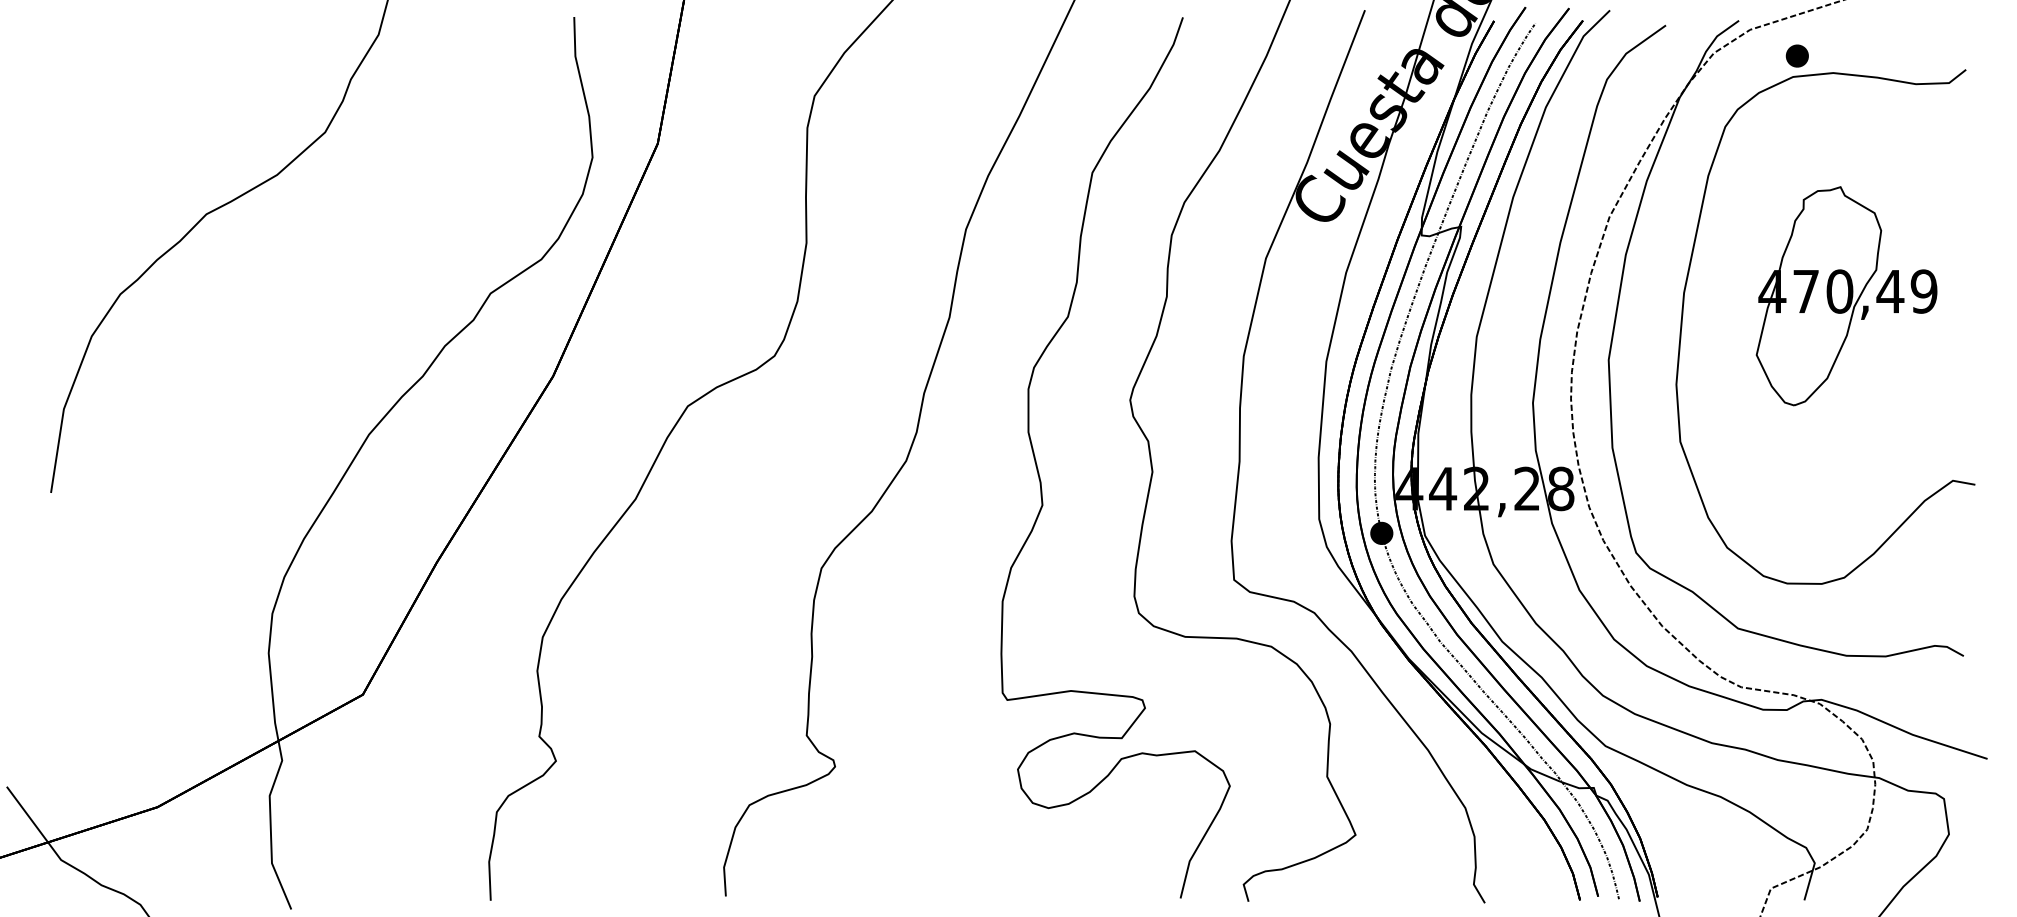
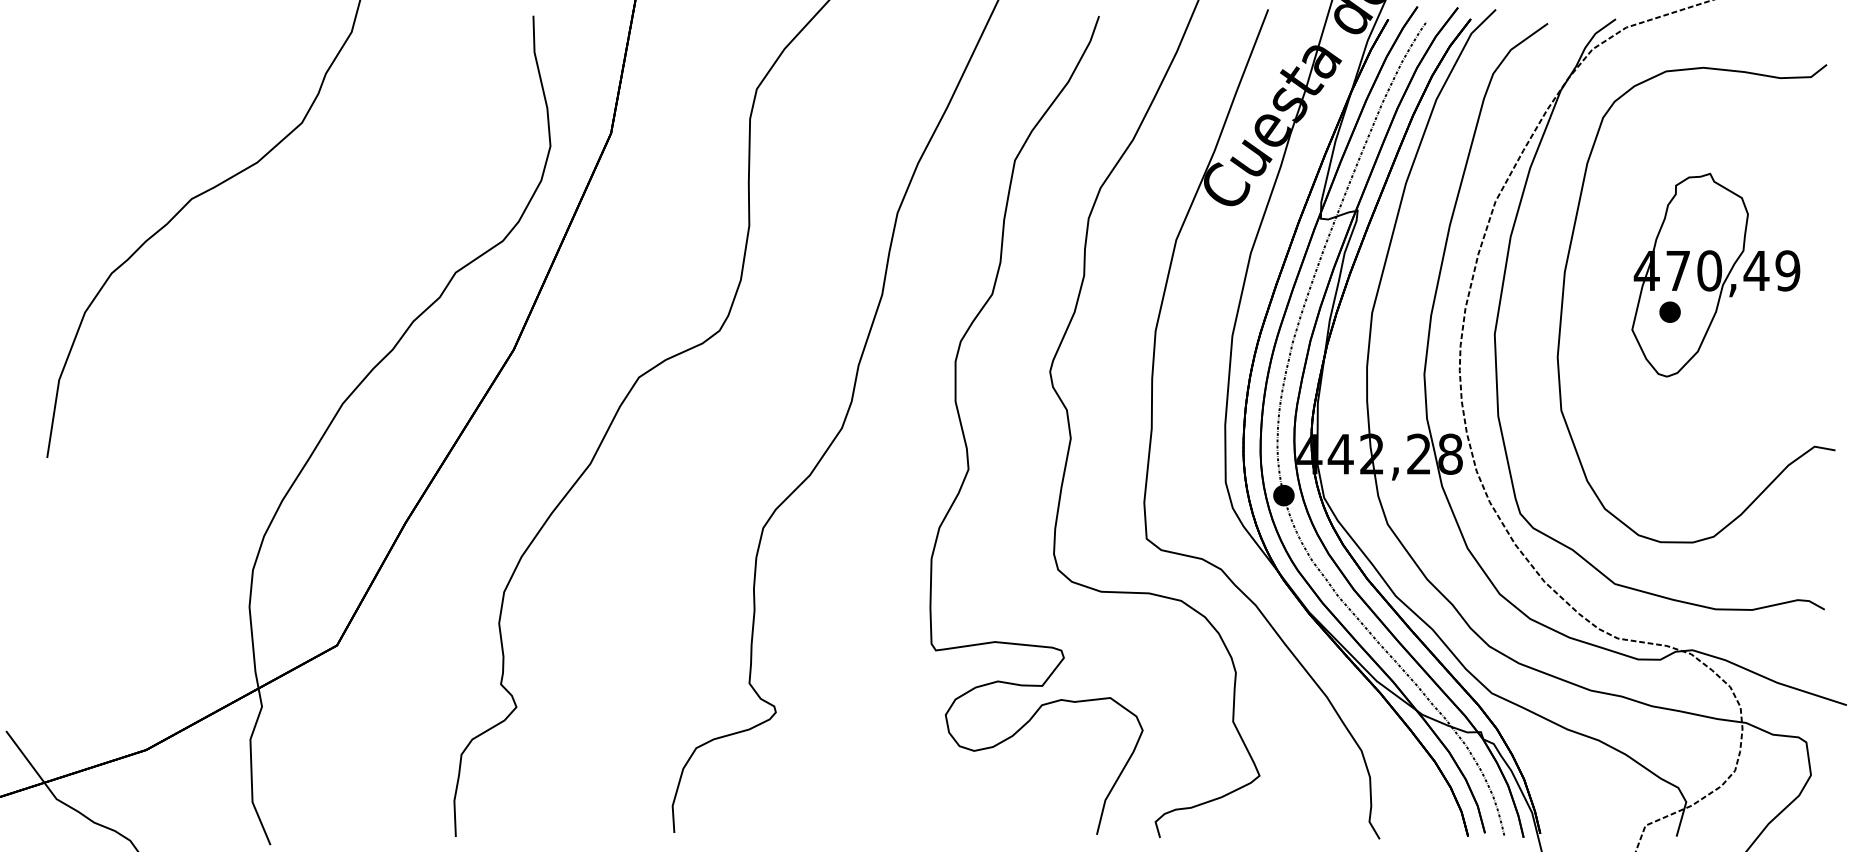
part: (1796, 55) -> (1669, 311), moved

